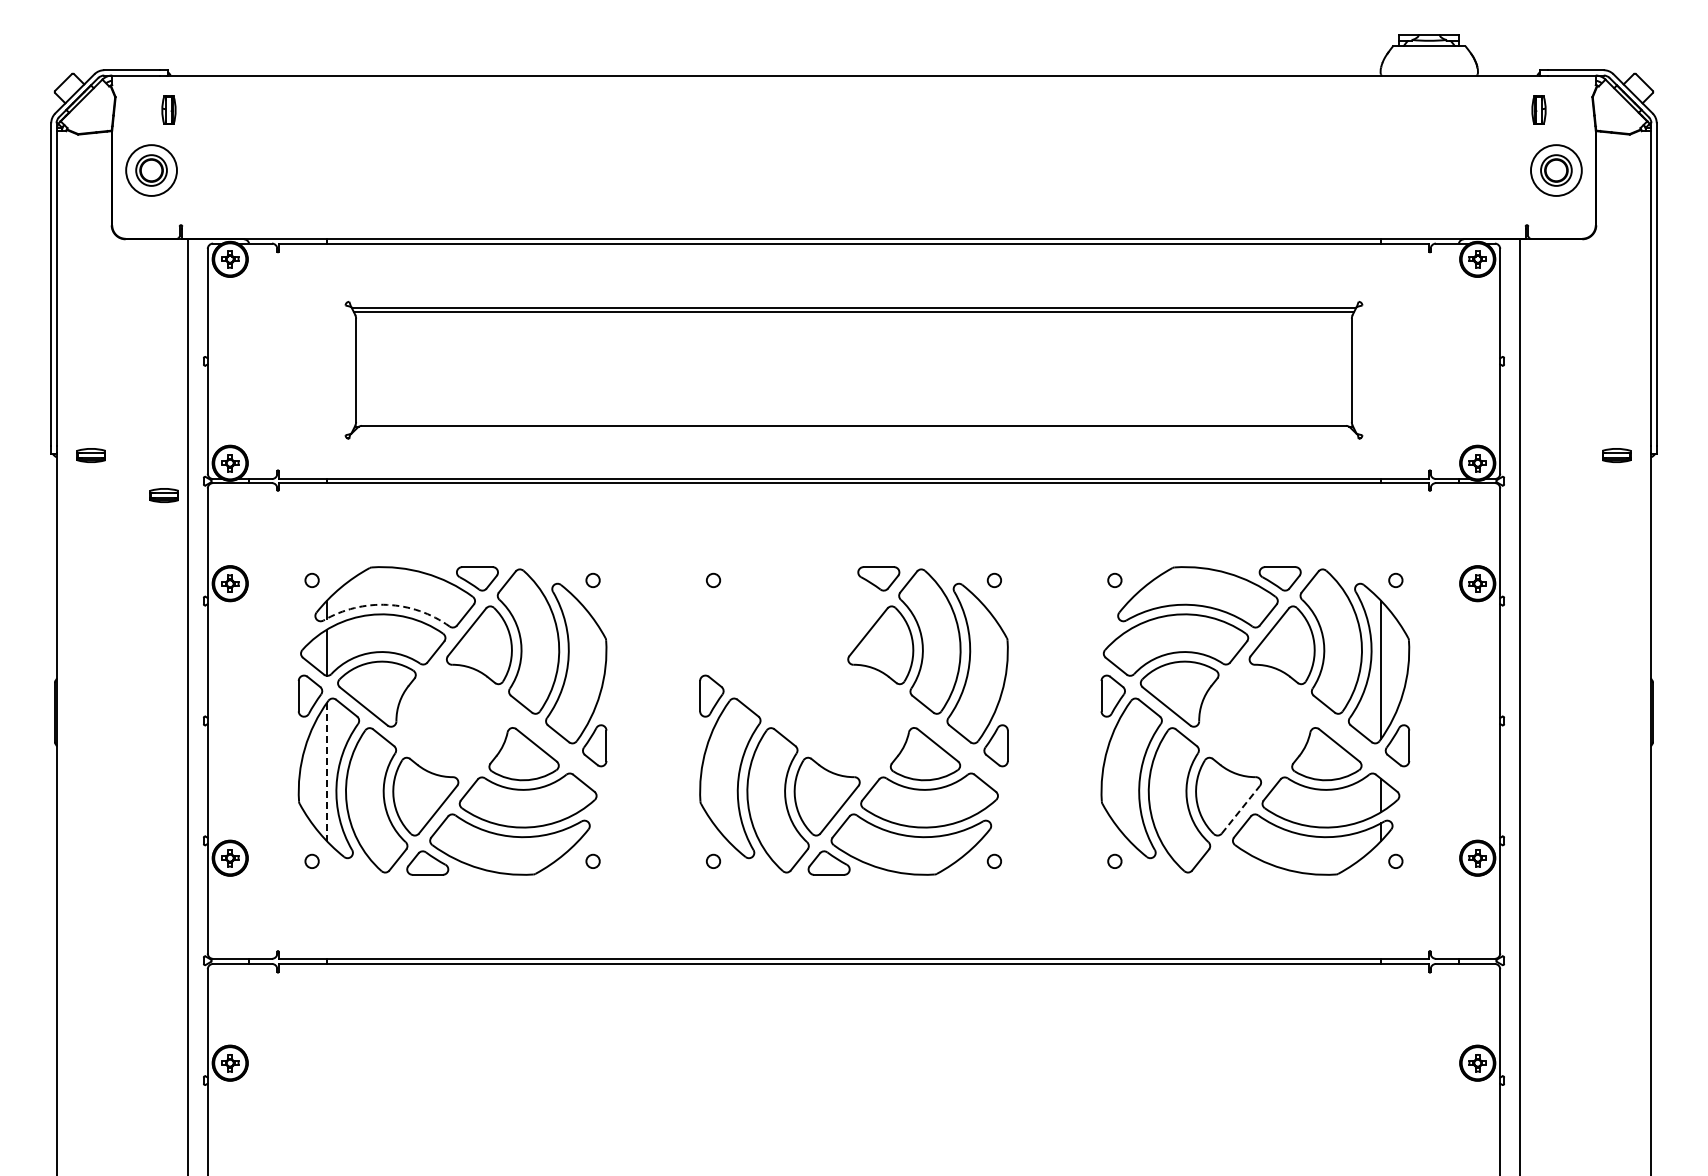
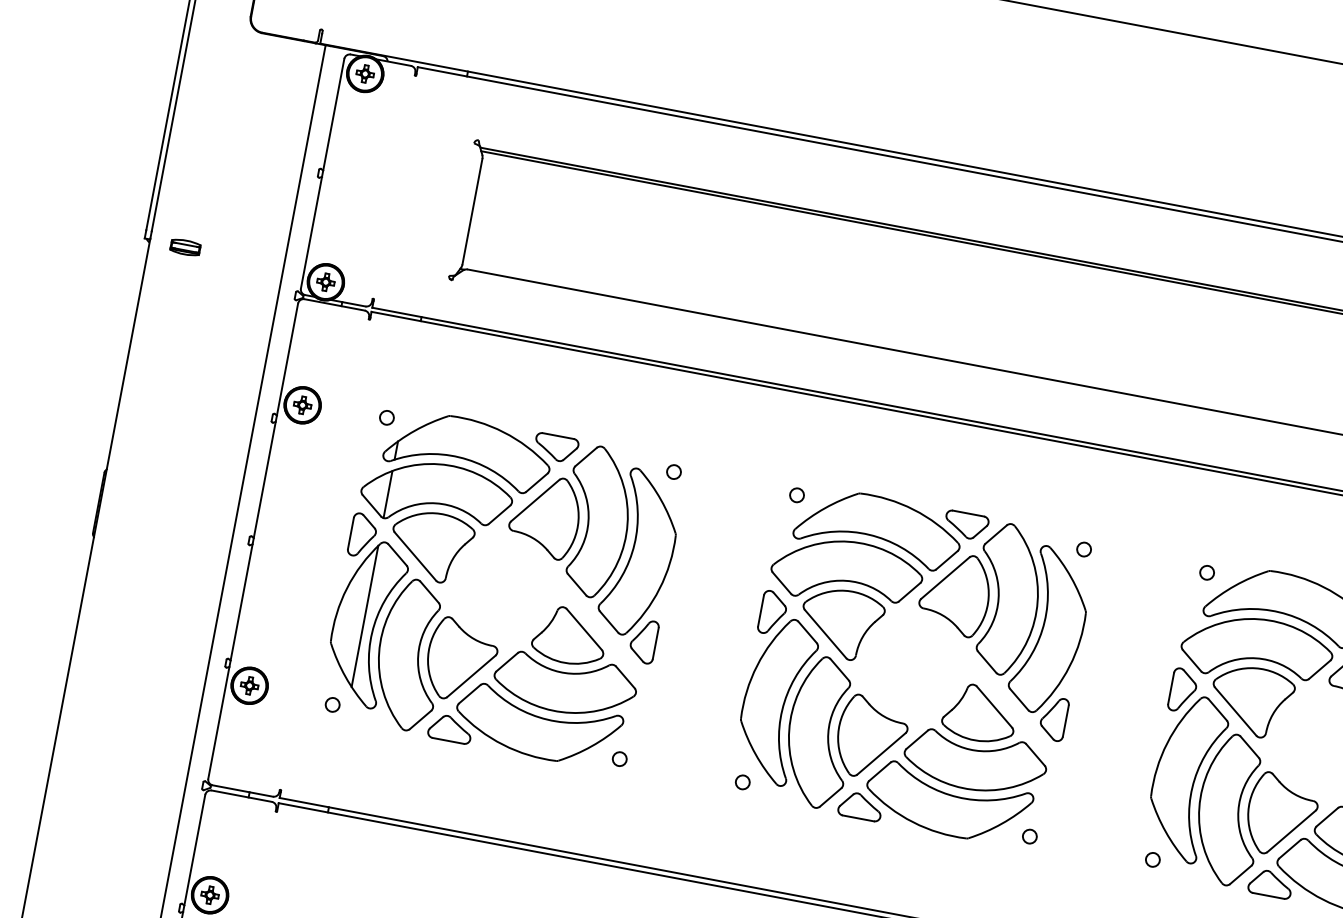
part: (163, 495) -> (251, 302), removed
arc: (387, 604) -> (459, 456), dashed -> solid
part: (789, 646) -> (861, 577), added
line: (326, 772) -> (364, 616), dashed -> solid
line: (1240, 809) -> (1291, 831), dashed -> solid
part: (1230, 862) -> (1270, 883), added

